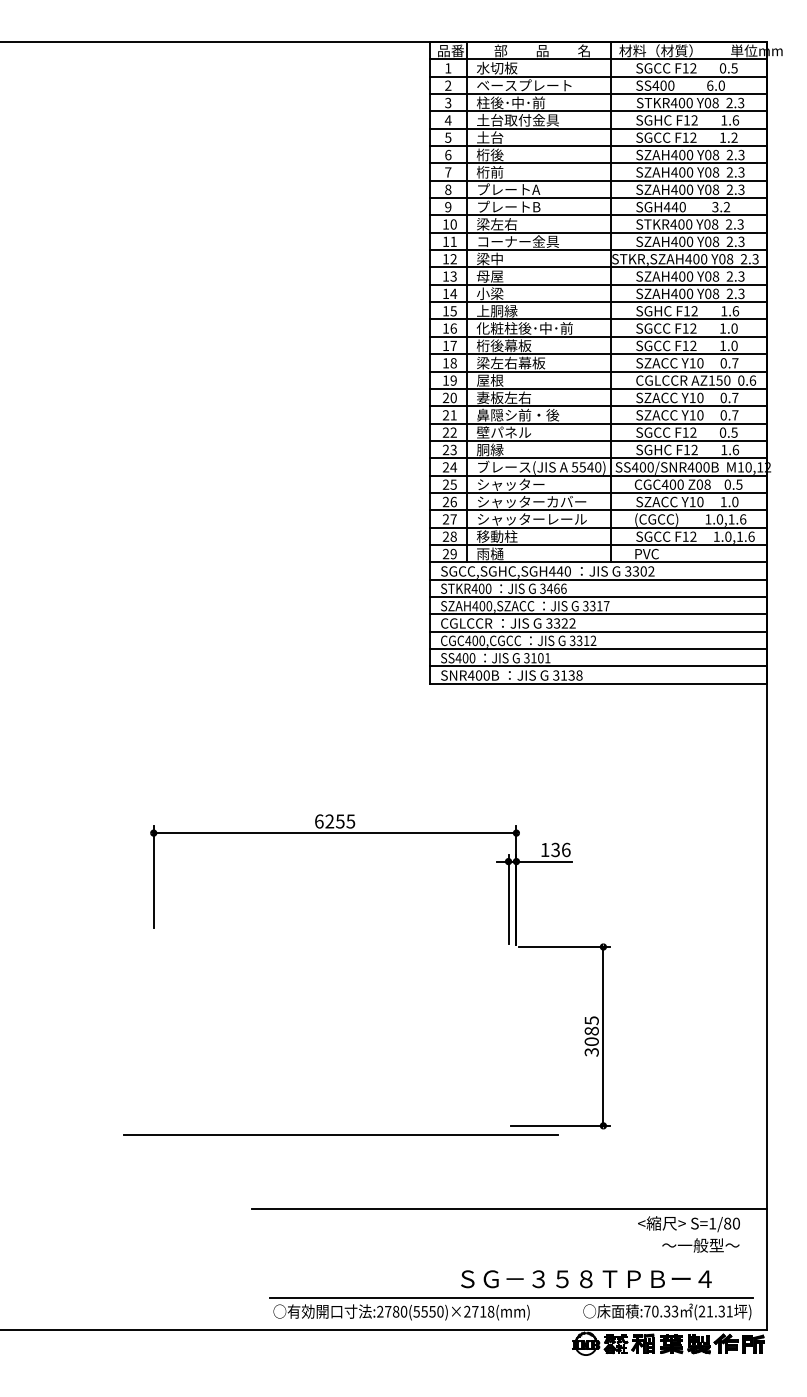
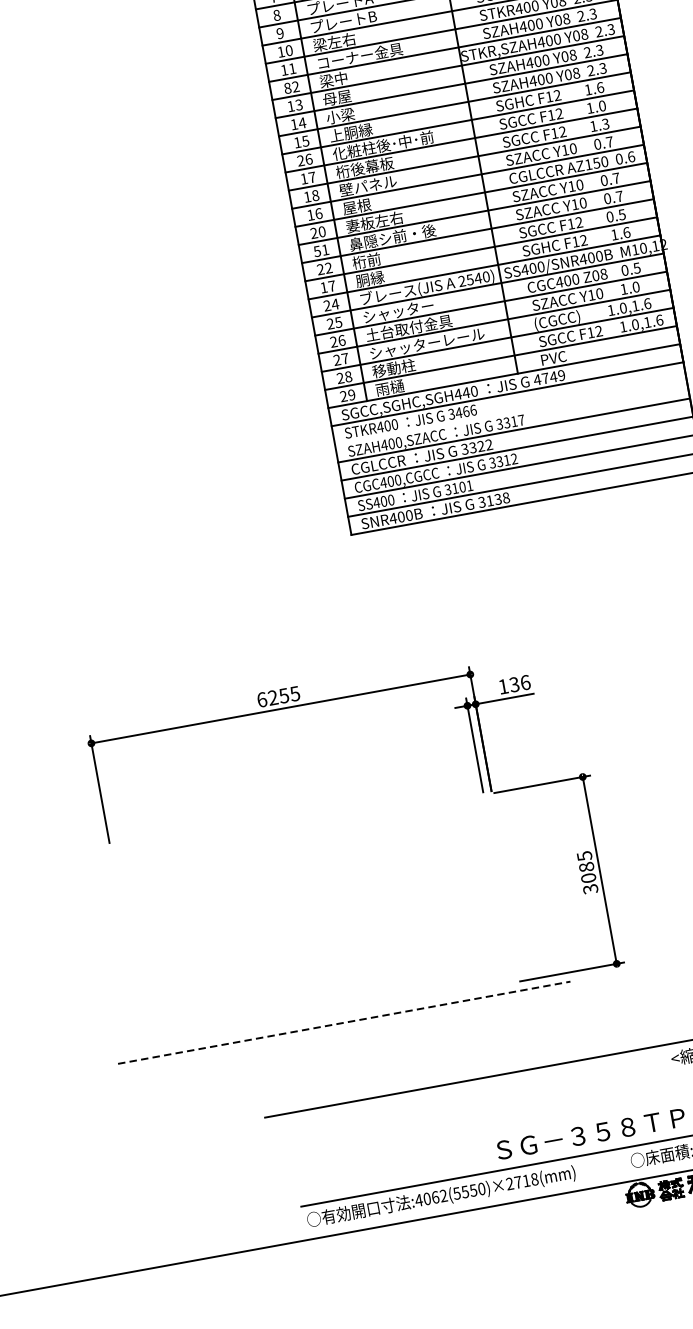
text: (445, 259) -> (287, 88), 12 -> 82
text: (445, 328) -> (300, 160), 16 -> 26
text: (734, 345) -> (605, 123), 1.0 -> 1.3
text: (510, 362) -> (374, 184), 梁左右幕板 -> 壁パネル
text: (453, 380) -> (318, 213), 19 -> 16
text: (445, 415) -> (316, 251), 21 -> 51
text: (503, 432) -> (380, 258), 壁パネル -> 桁前
text: (449, 449) -> (327, 286), 23 -> 17
text: (574, 467) -> (461, 281), 5540) -> 2540)
text: (531, 501) -> (423, 325), シャッターカバー -> 土台取付金具
text: (639, 571) -> (549, 377), 3302 -> 4749
line: (597, 597) -> (510, 412), removed
line: (340, 1134) -> (343, 1022), solid -> dashed
text: (391, 1311) -> (430, 1198), :2780(5550)×2718(mm) -> :4062(5550)×2718(mm)

